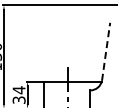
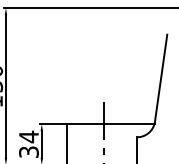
line: (106, 51) -> (161, 78), dashed -> solid

